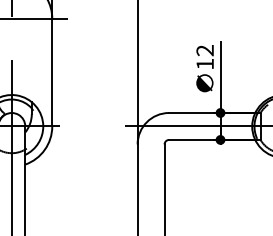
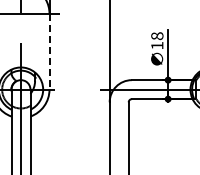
text: (205, 51) -> (157, 36), 12 -> 18
line: (52, 73) -> (49, 52), solid -> dashed

